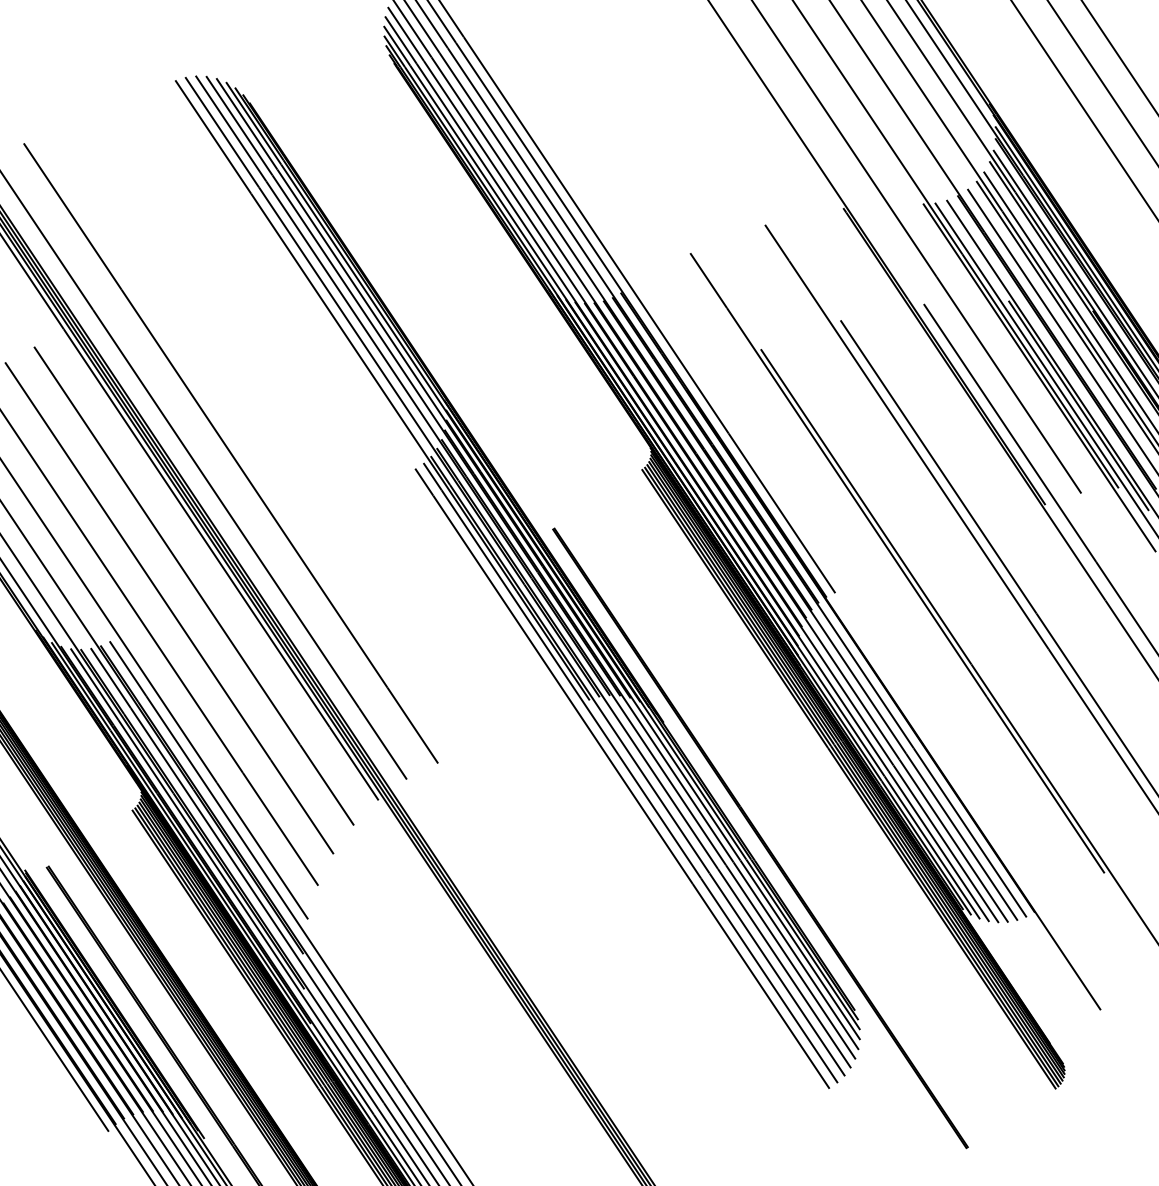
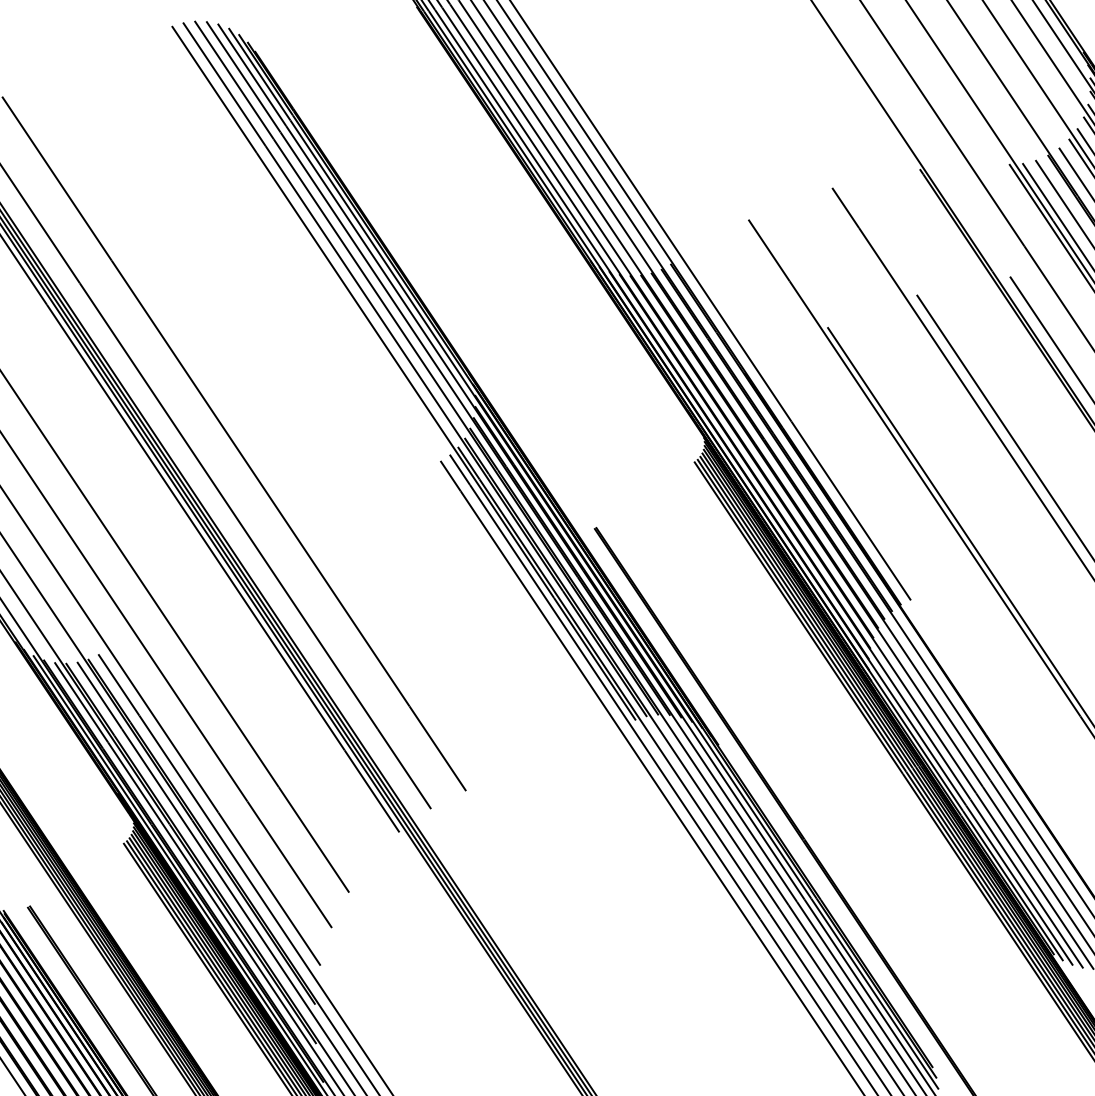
line: (193, 585) -> (192, 591), removed

